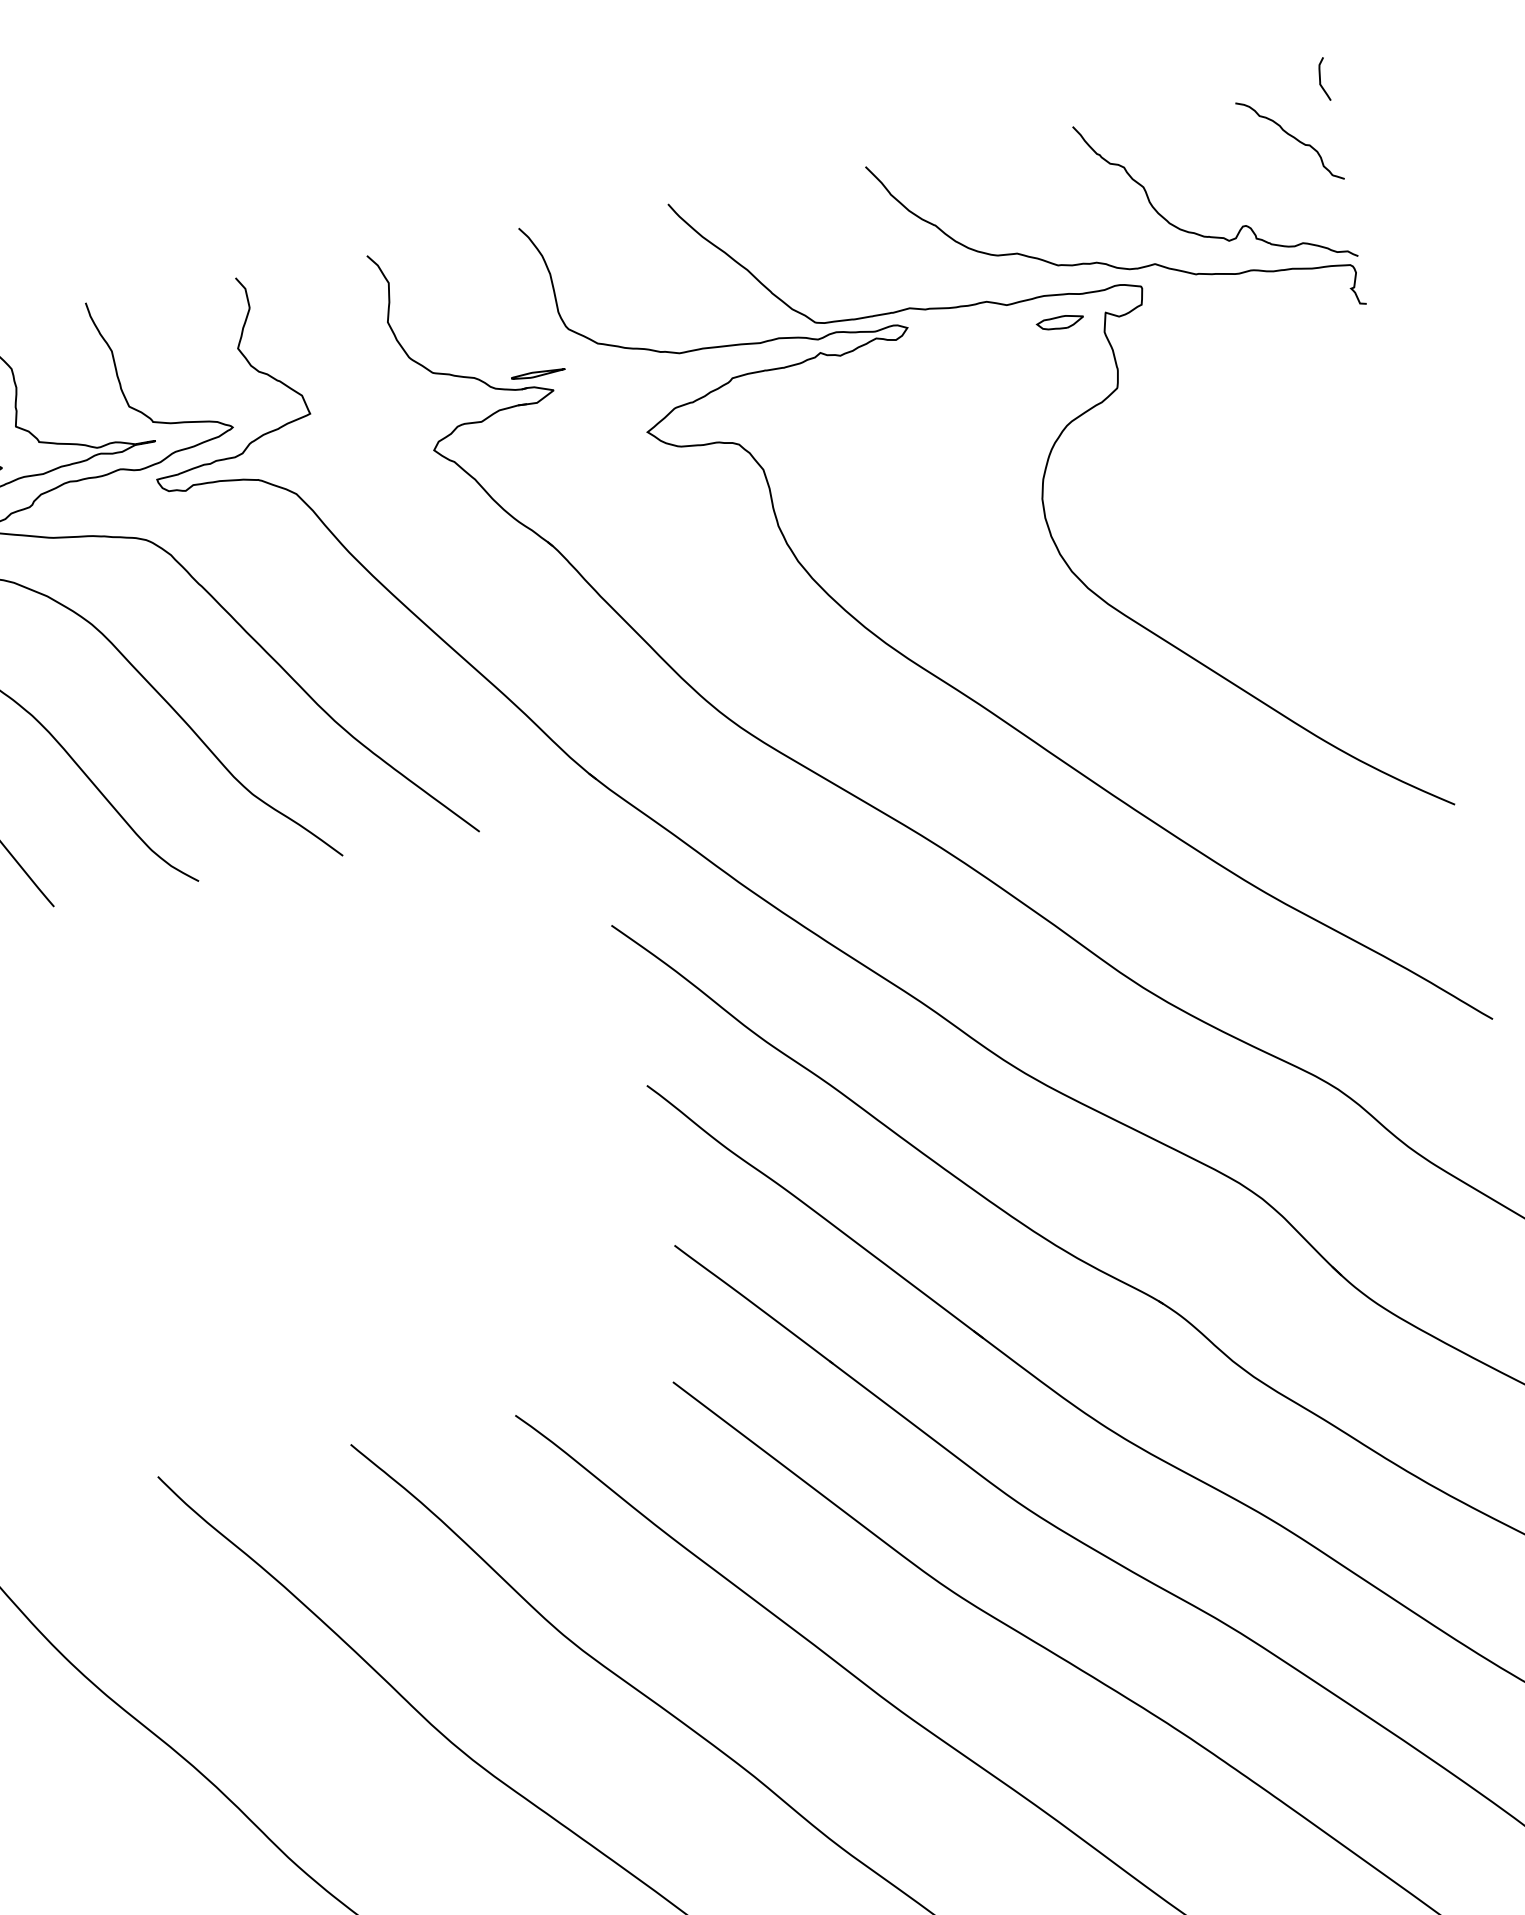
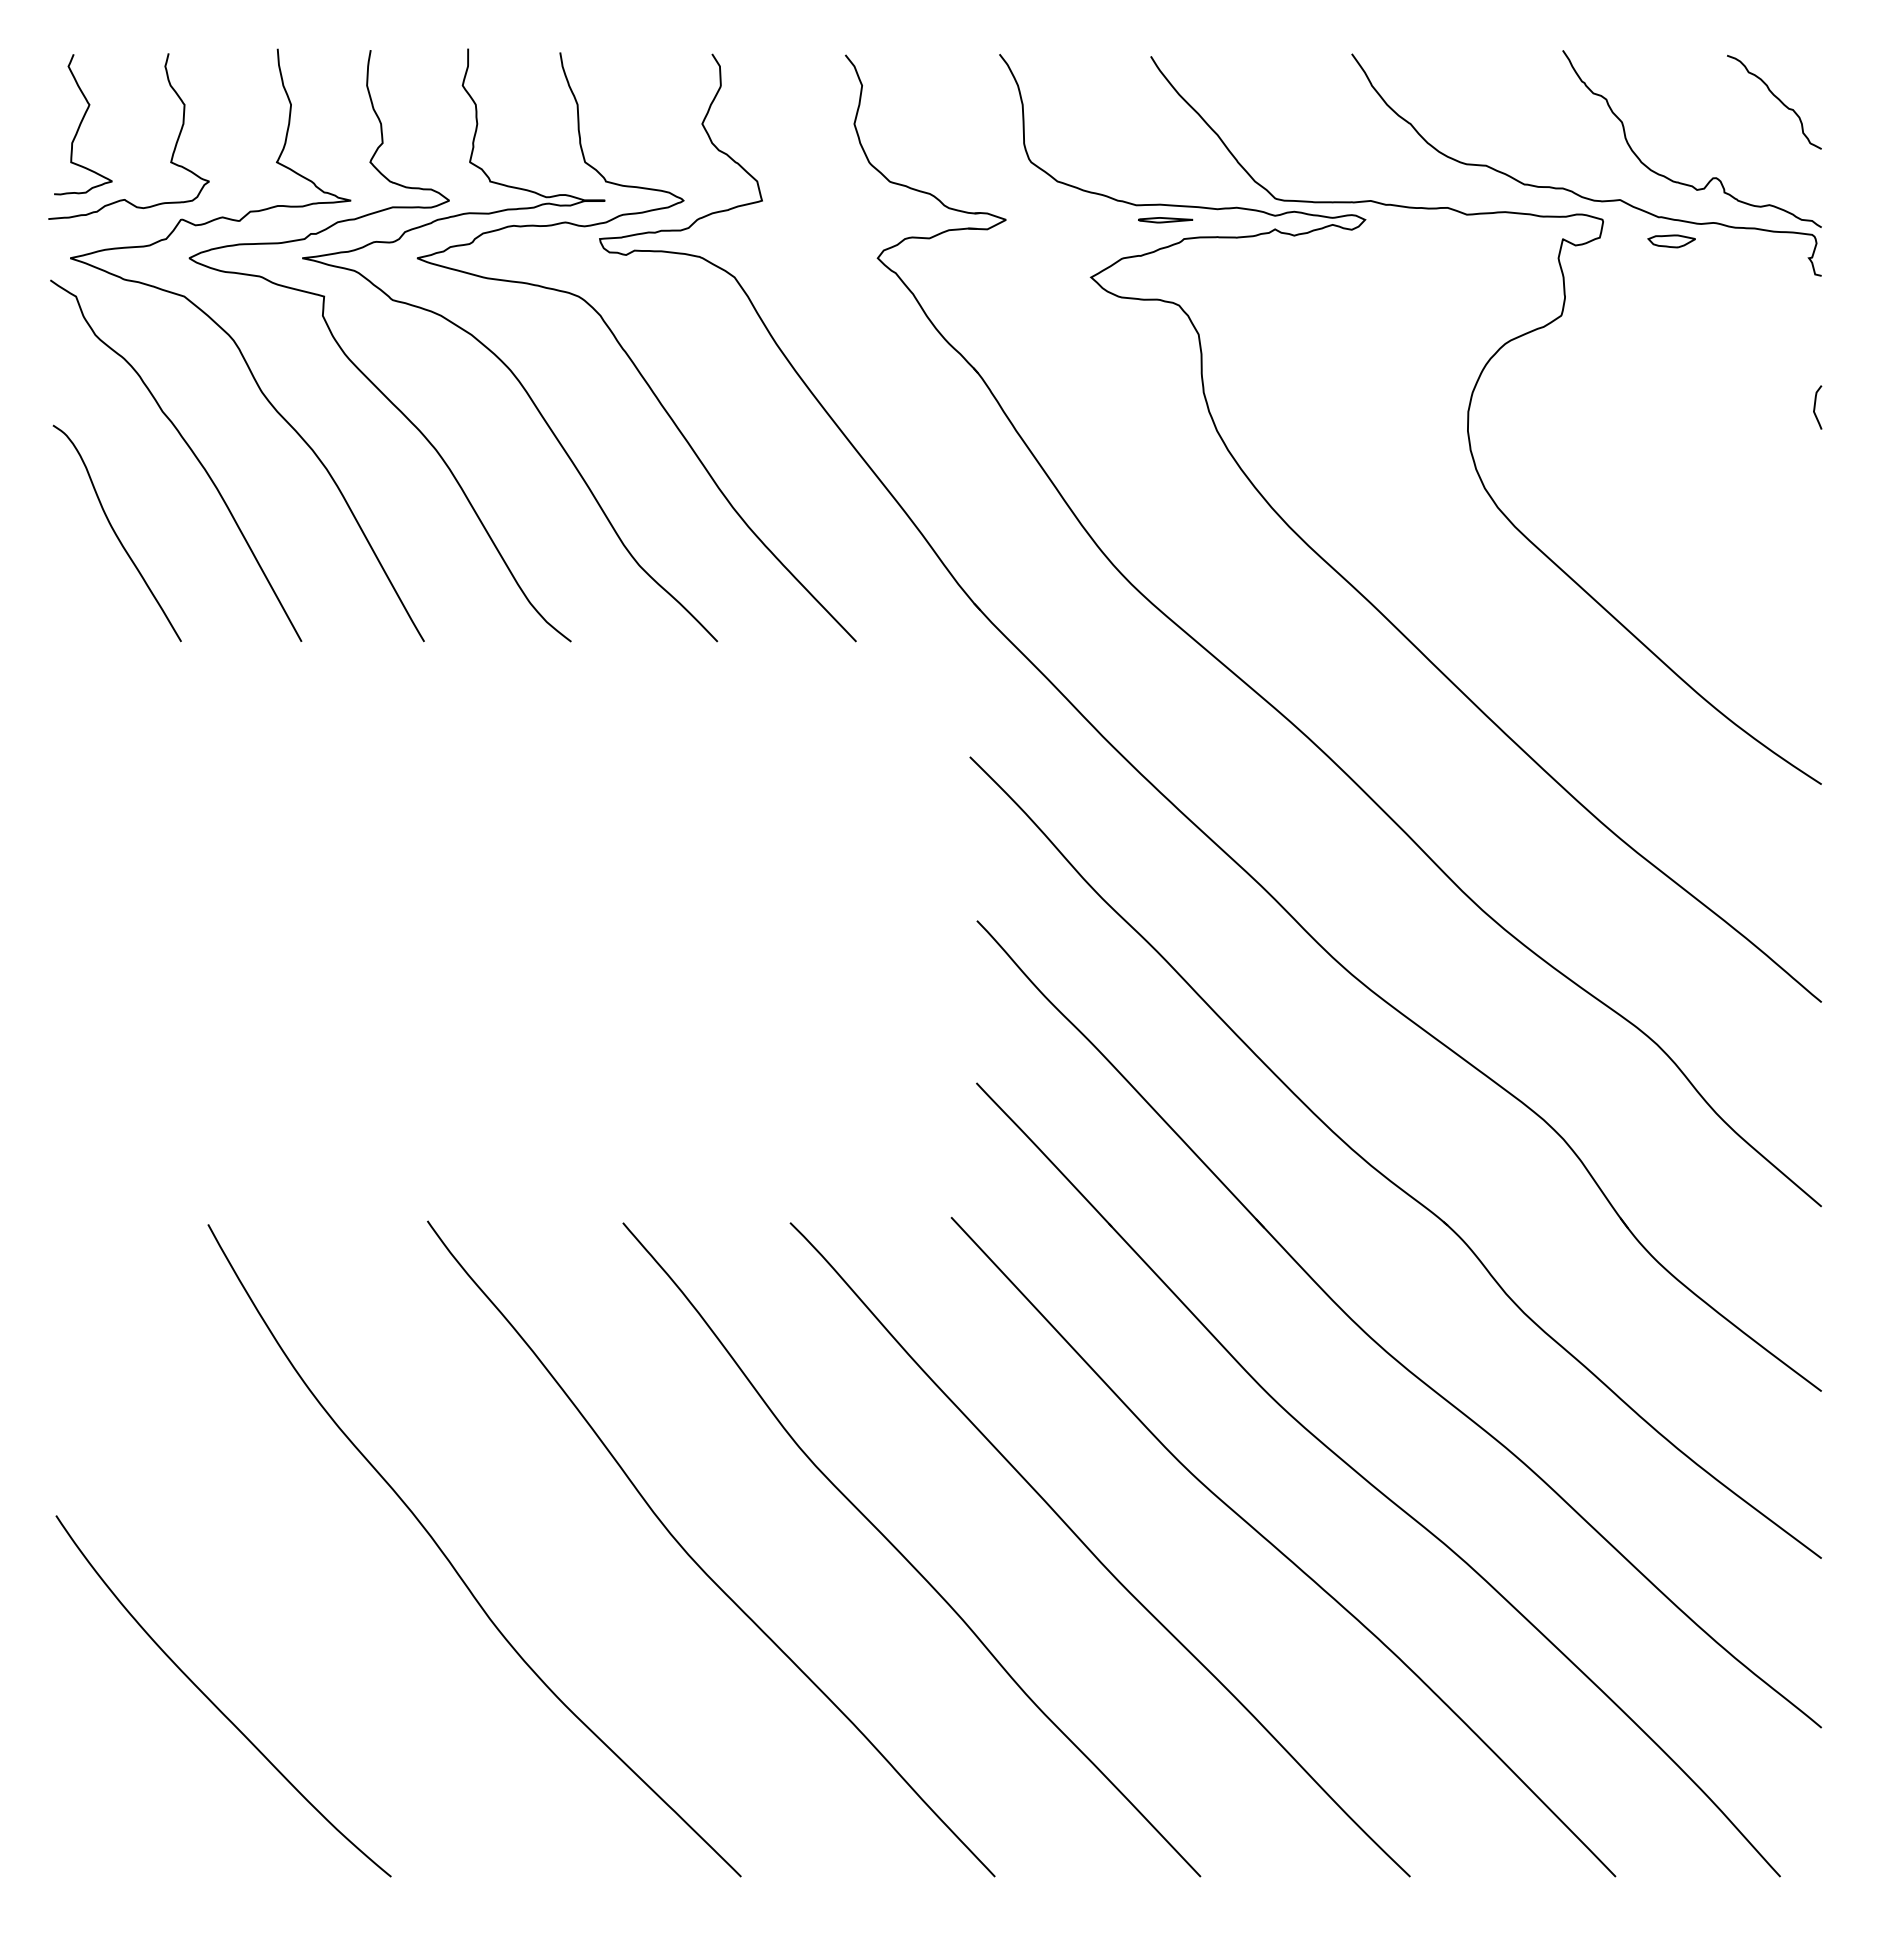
curve: (1321, 79) -> (1815, 407), moved
part: (1060, 322) -> (1671, 241), moved
part: (538, 374) -> (1165, 220), moved

